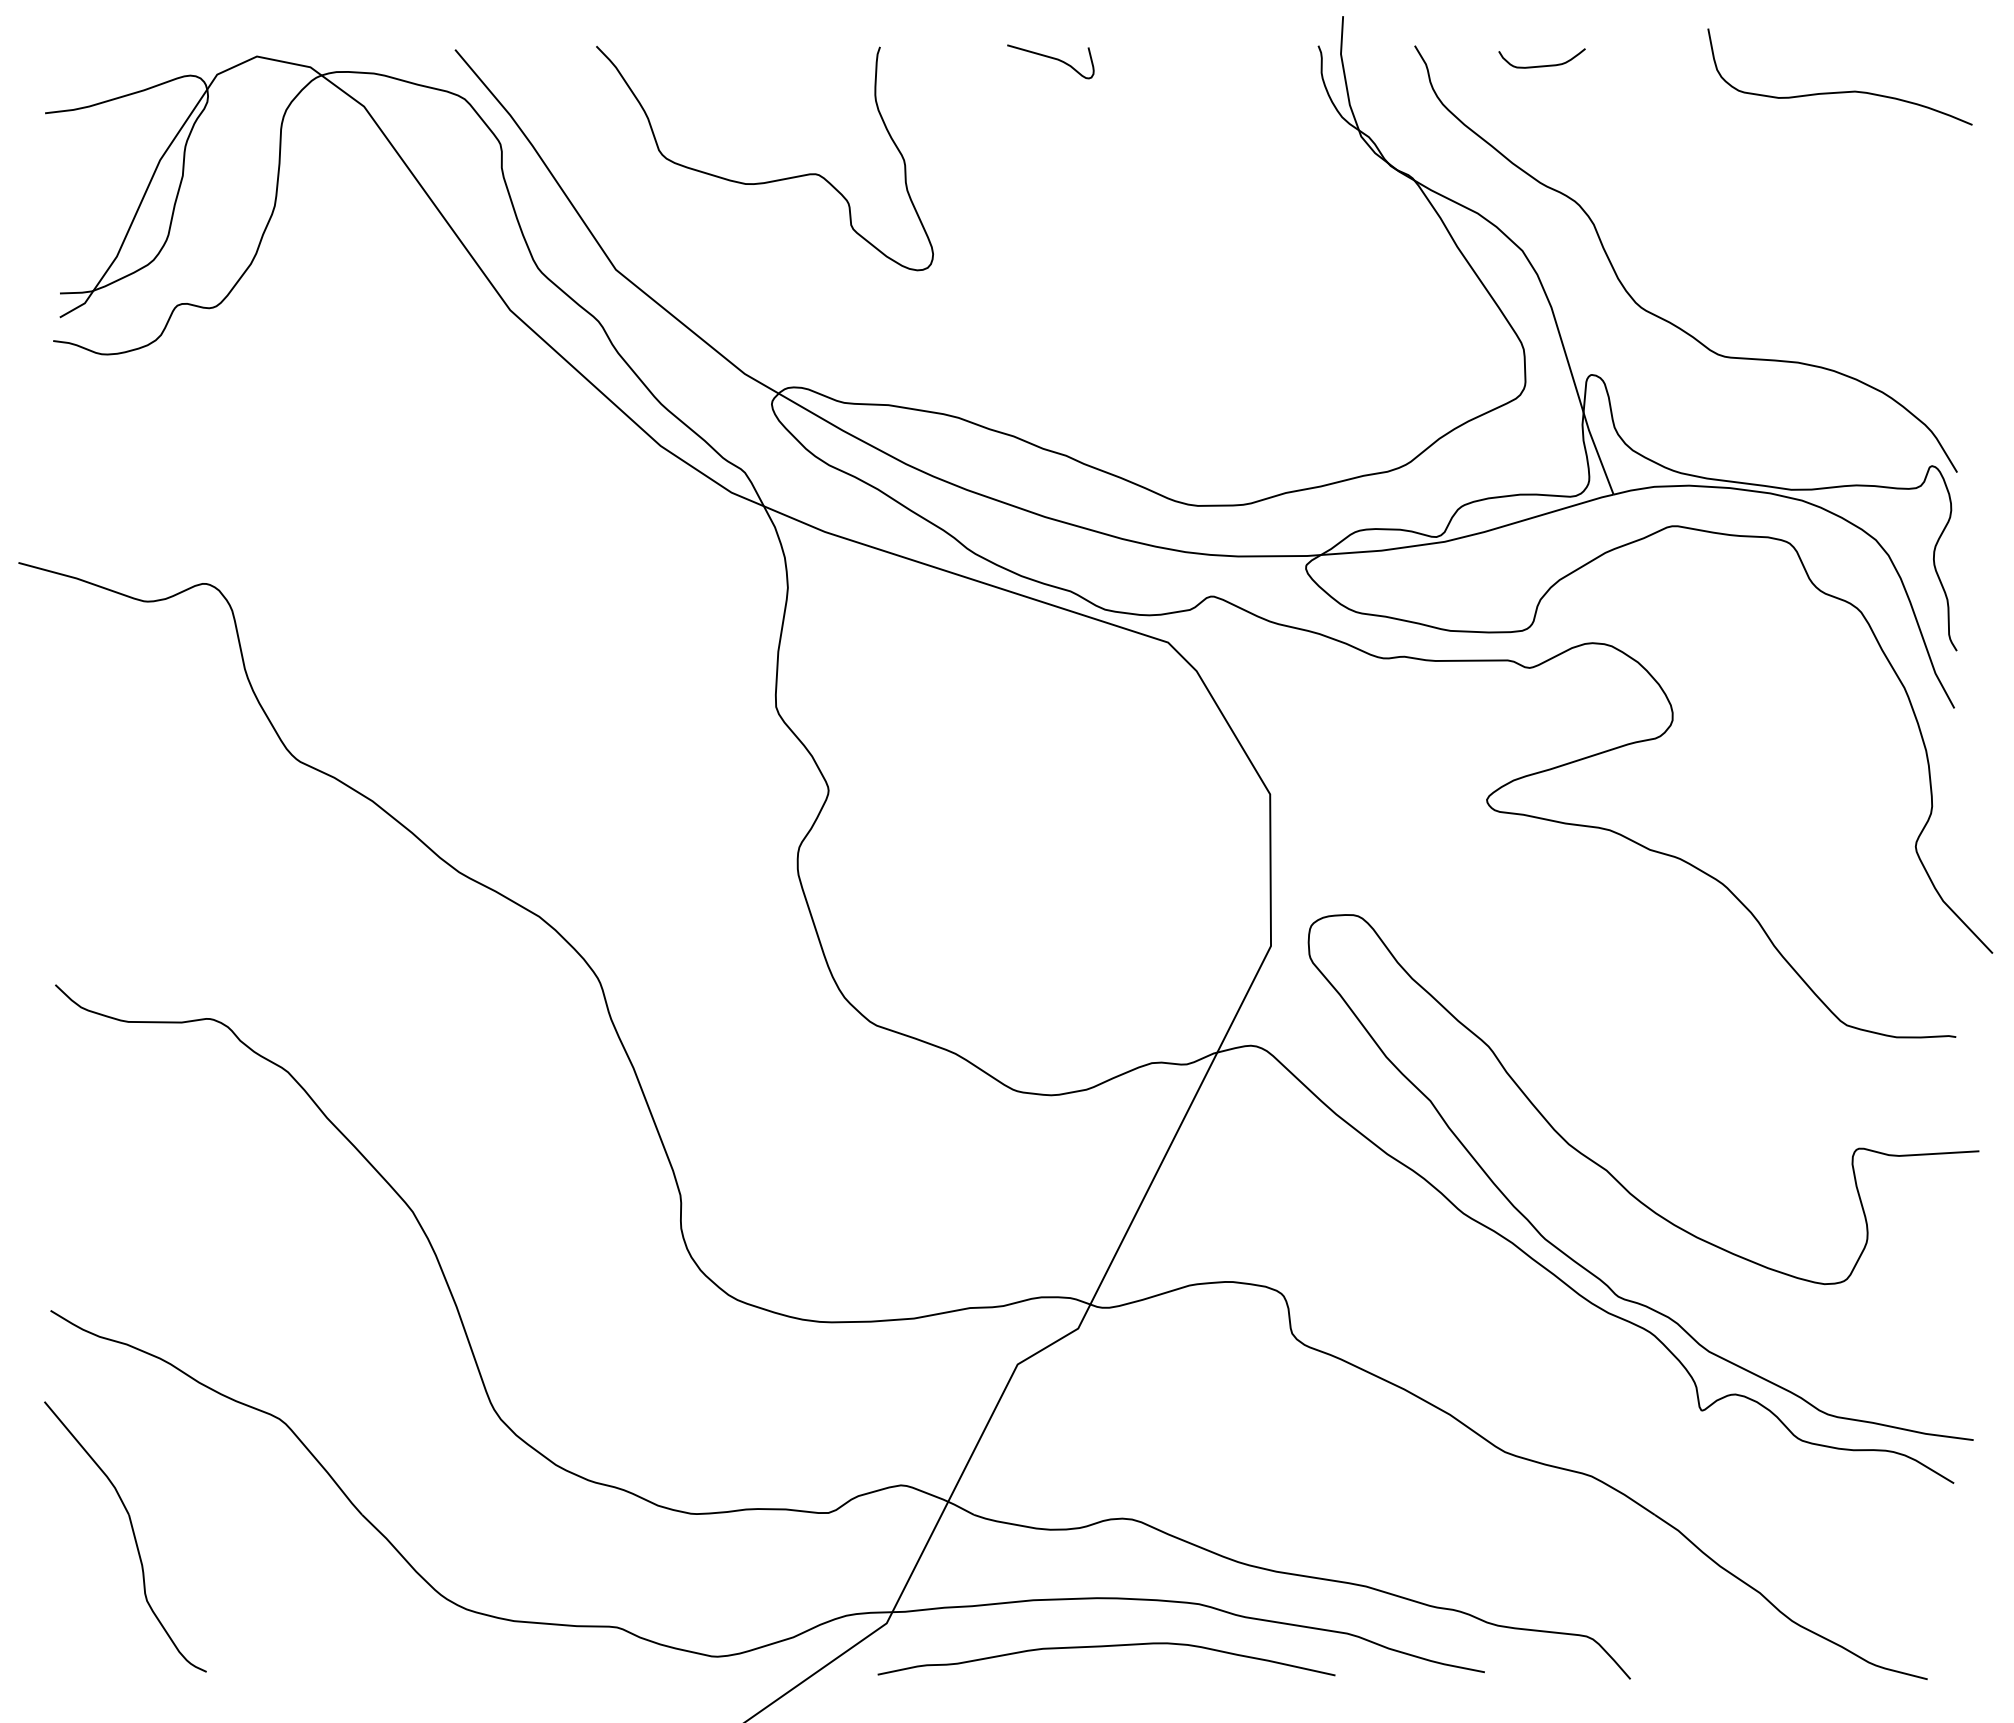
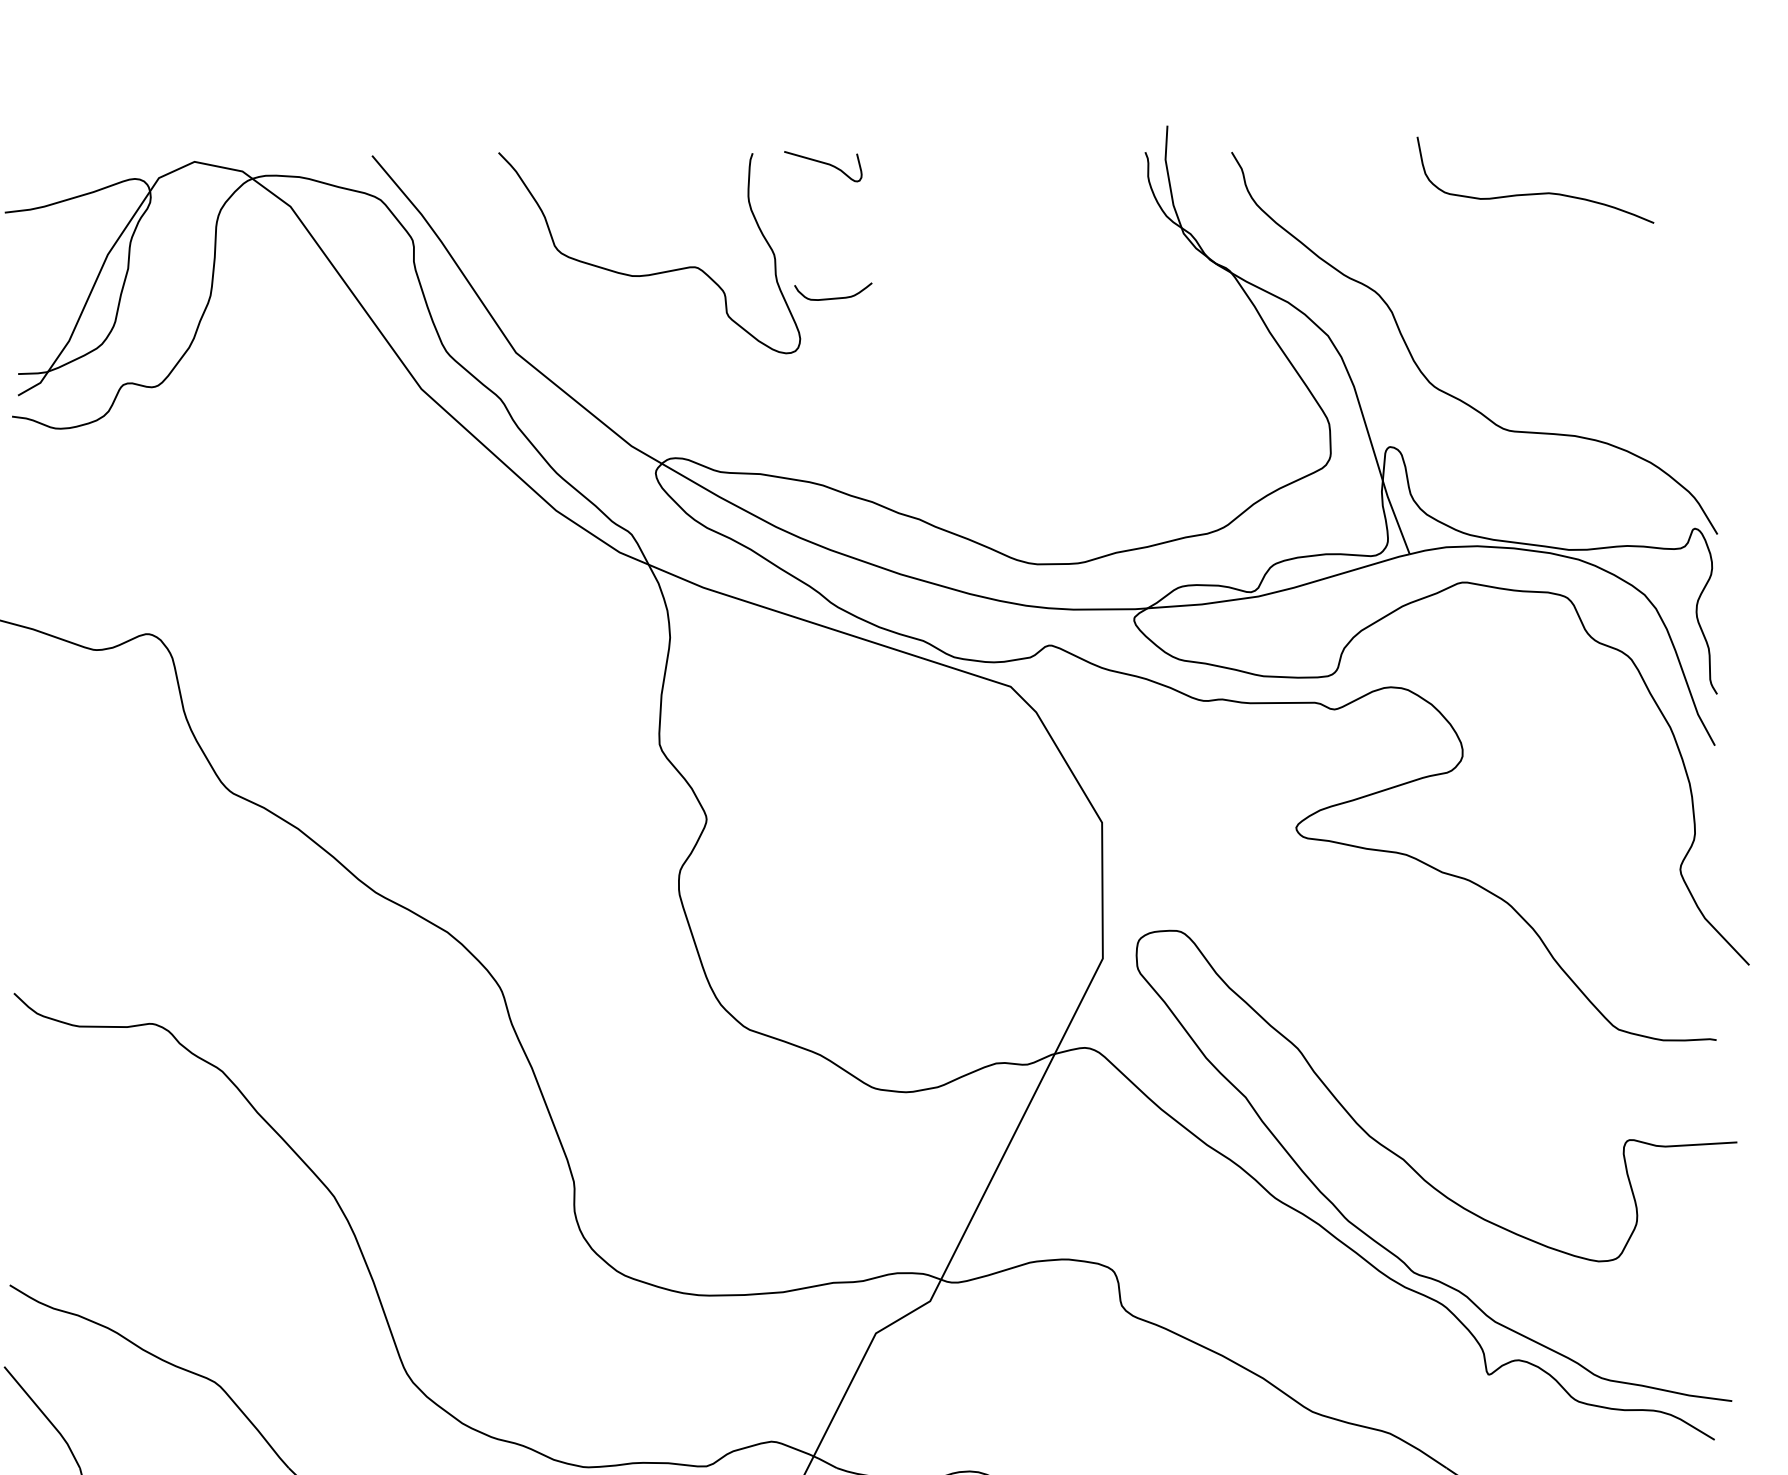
curve: (1050, 58) -> (822, 163), moved
curve: (1541, 65) -> (832, 297), moved
curve: (1839, 91) -> (1535, 193), moved

